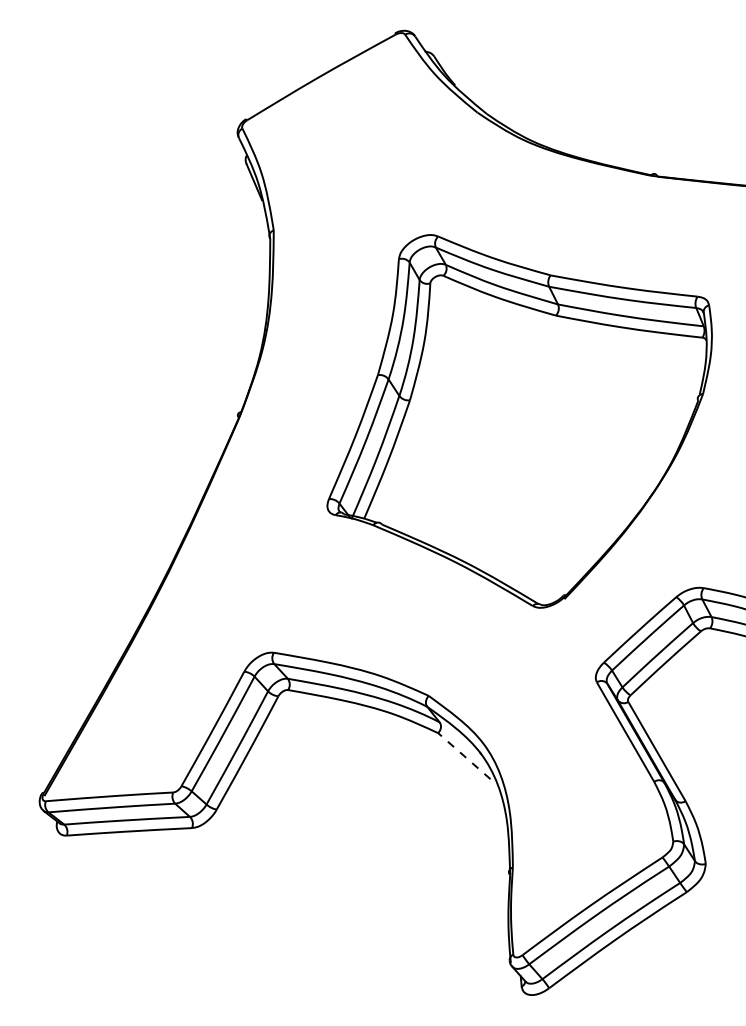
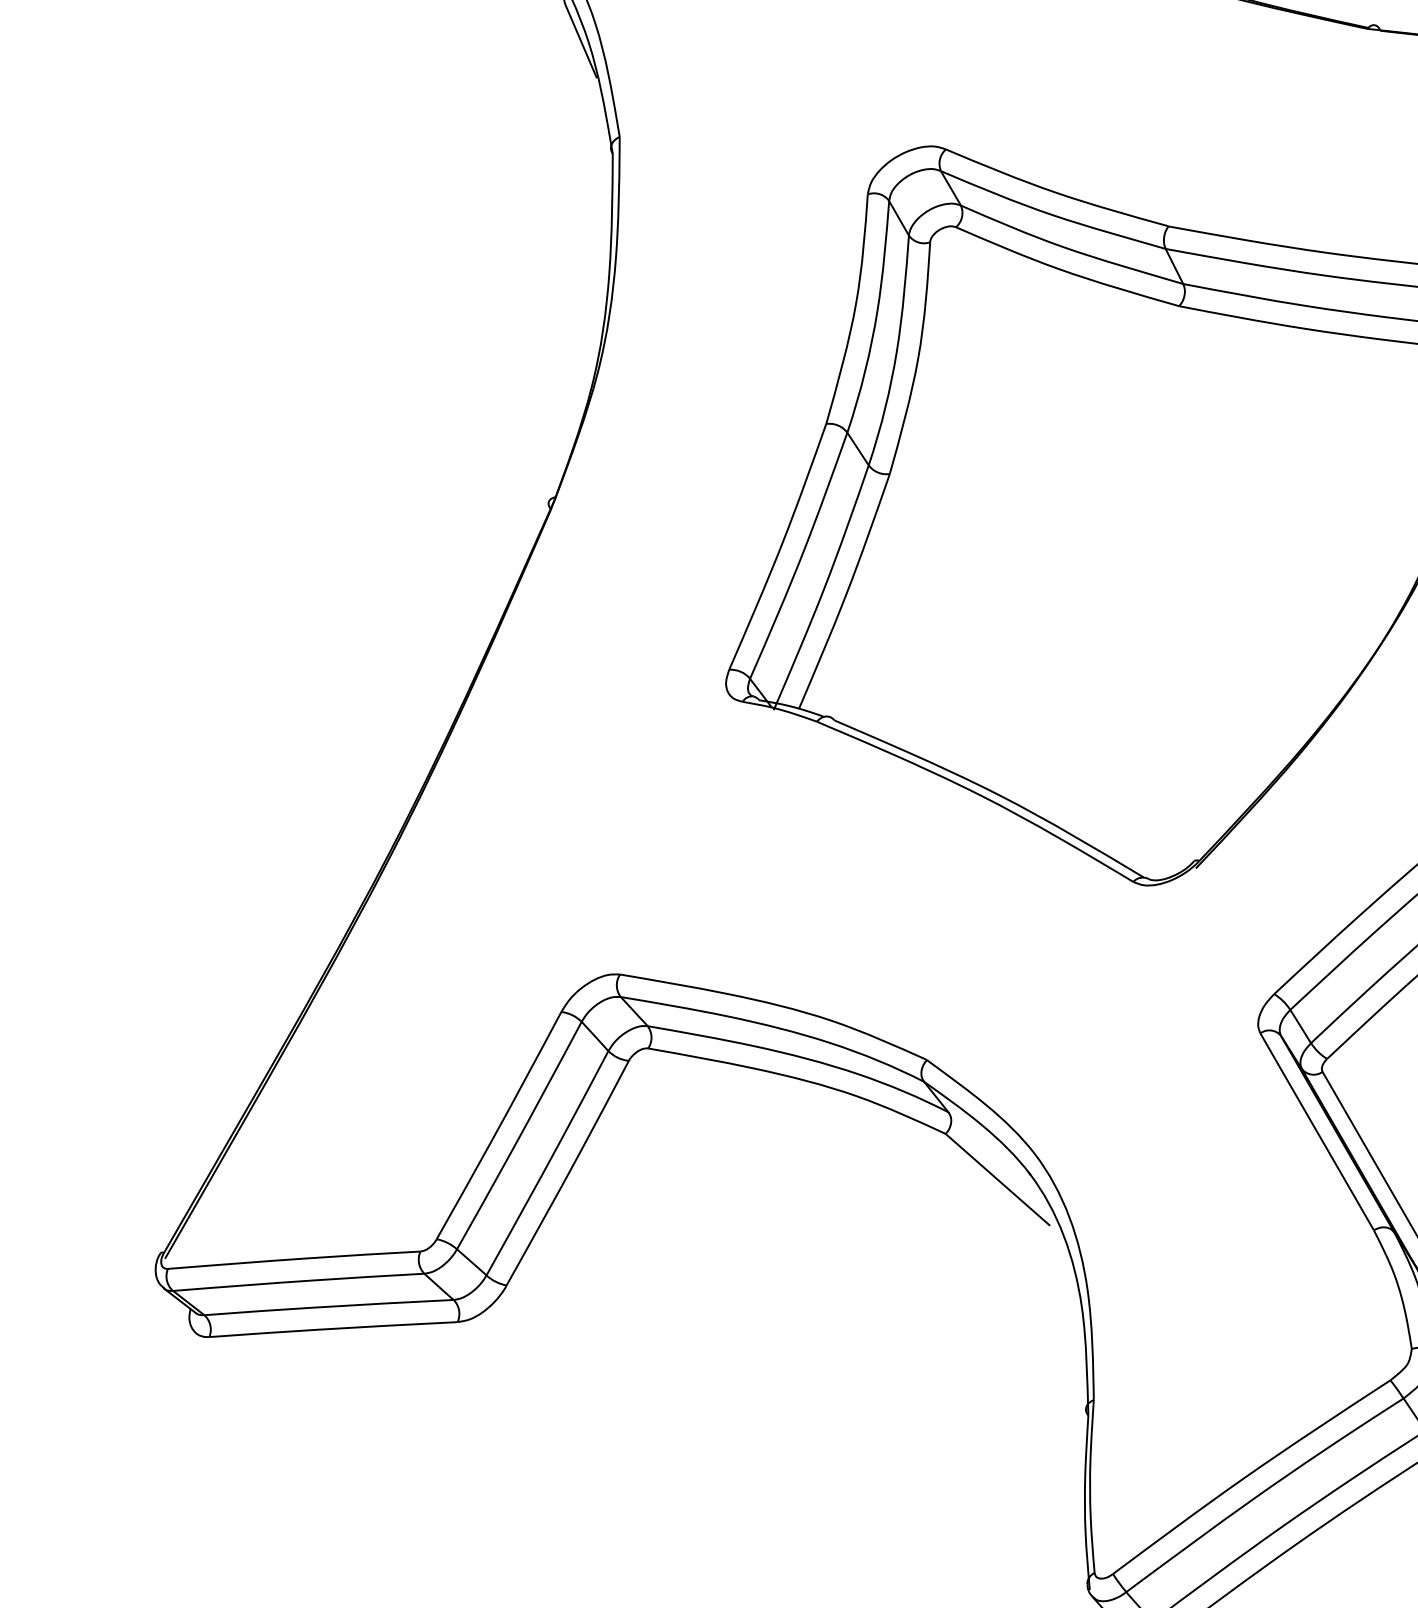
line: (464, 756) -> (997, 1180), dashed -> solid

